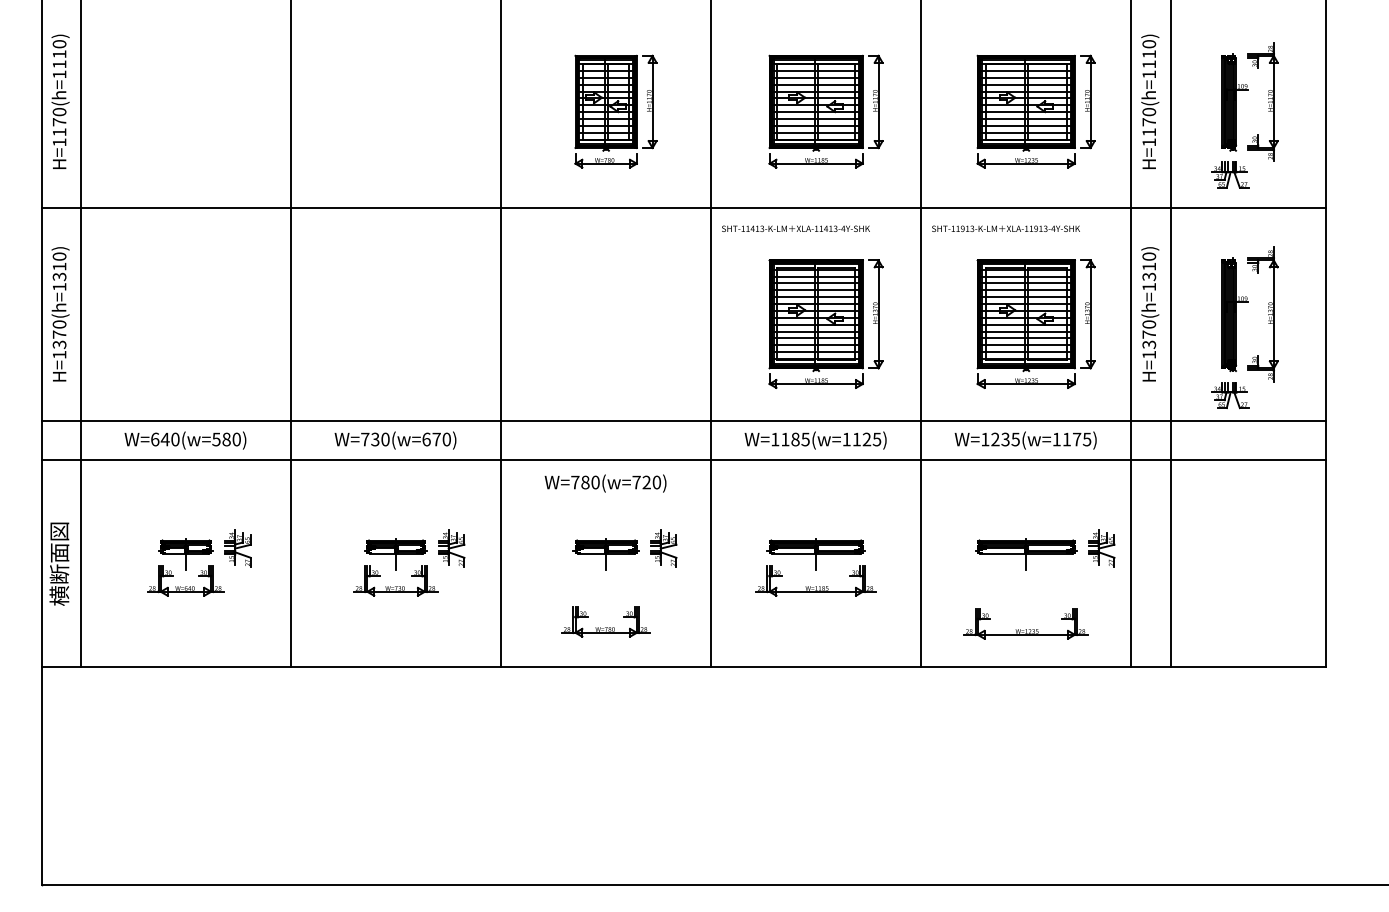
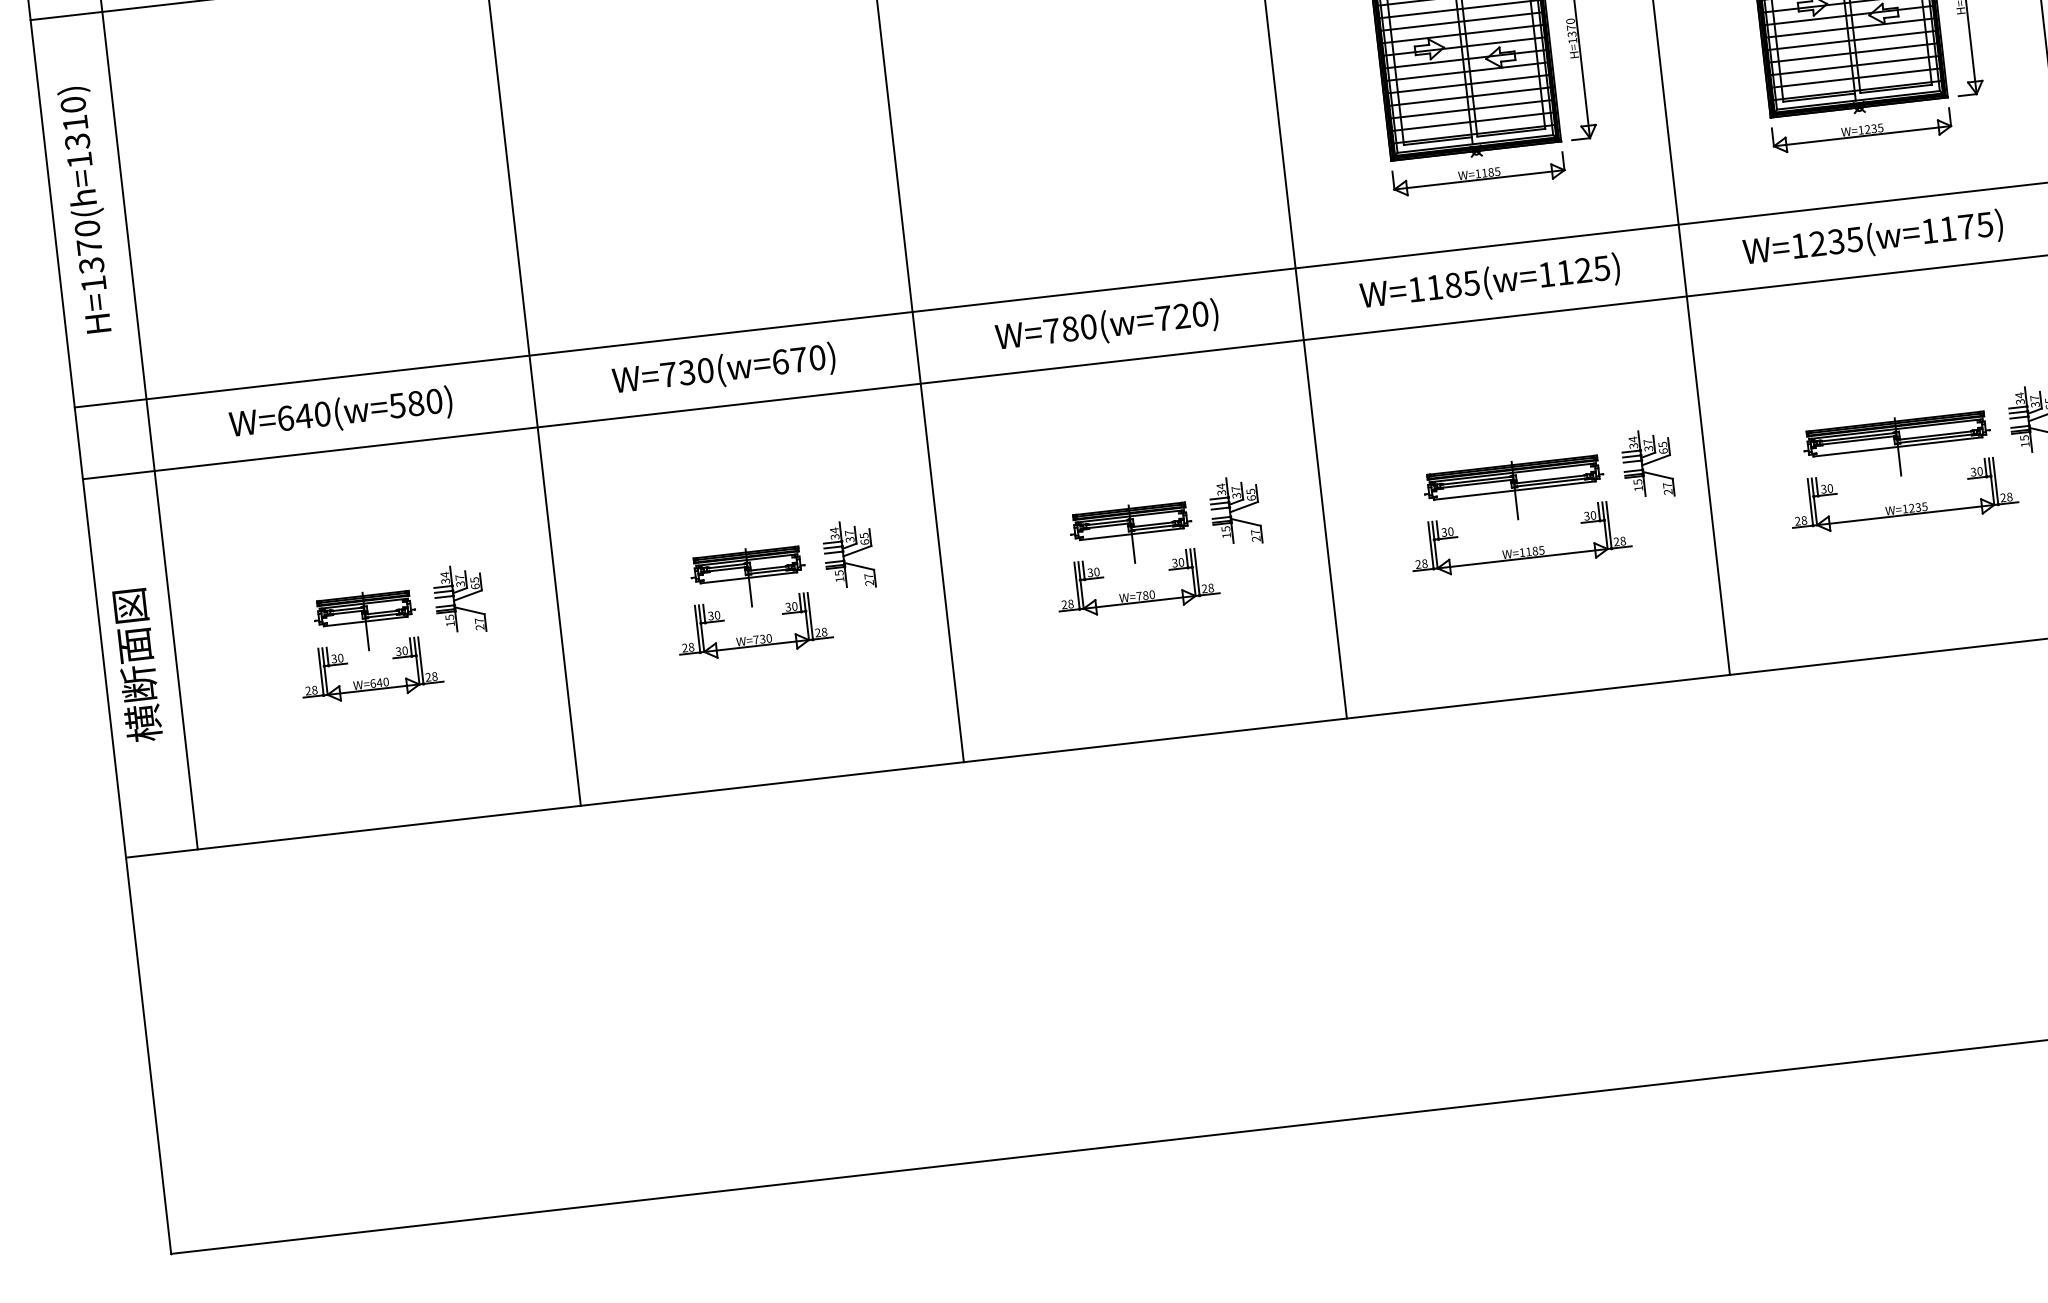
text: (605, 483) -> (1106, 326), moved
part: (889, 548) -> (1647, 464), added
part: (605, 621) -> (1136, 581), moved
part: (1025, 623) -> (1901, 494), moved

